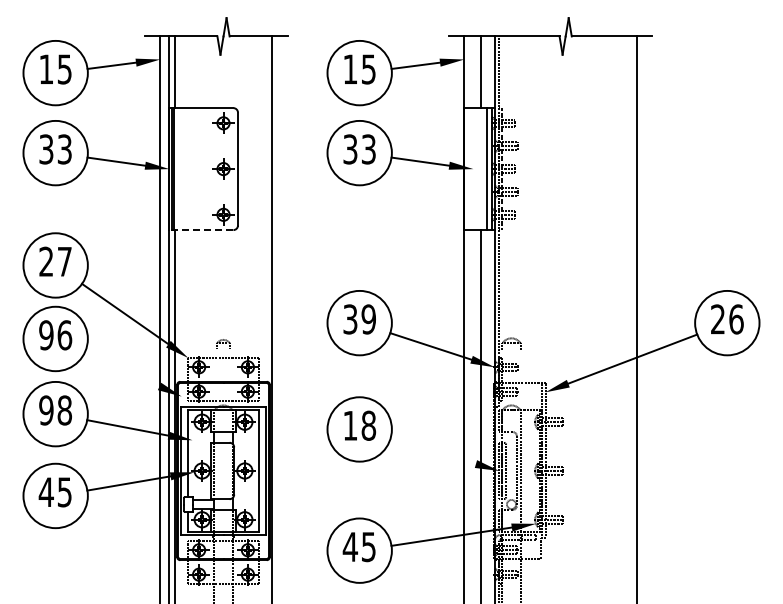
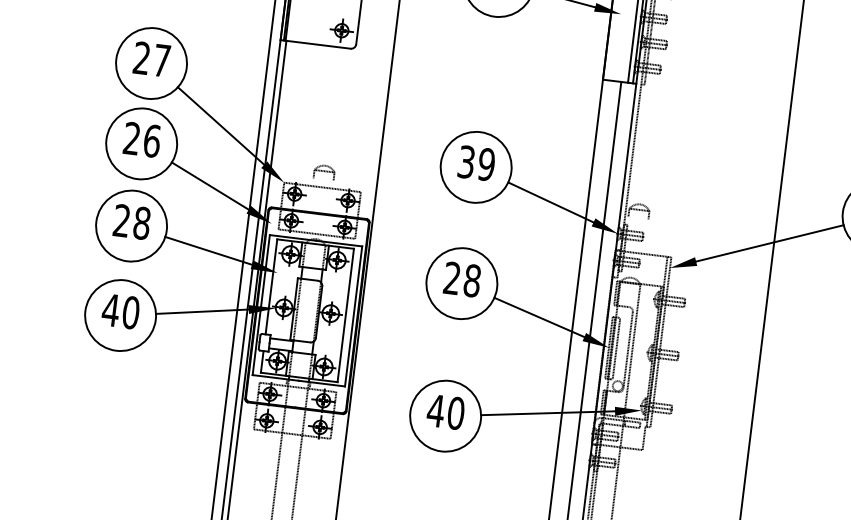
line: (200, 230) -> (314, 44), dashed -> solid
text: (46, 335) -> (132, 138), 96 -> 26
part: (223, 343) -> (324, 171), size x1.43
line: (121, 369) -> (209, 186), added
text: (46, 410) -> (122, 220), 98 -> 28
text: (349, 425) -> (451, 277), 18 -> 28
line: (432, 451) -> (538, 317), added
text: (64, 492) -> (130, 312), 45 -> 40
text: (368, 547) -> (455, 413), 45 -> 40

